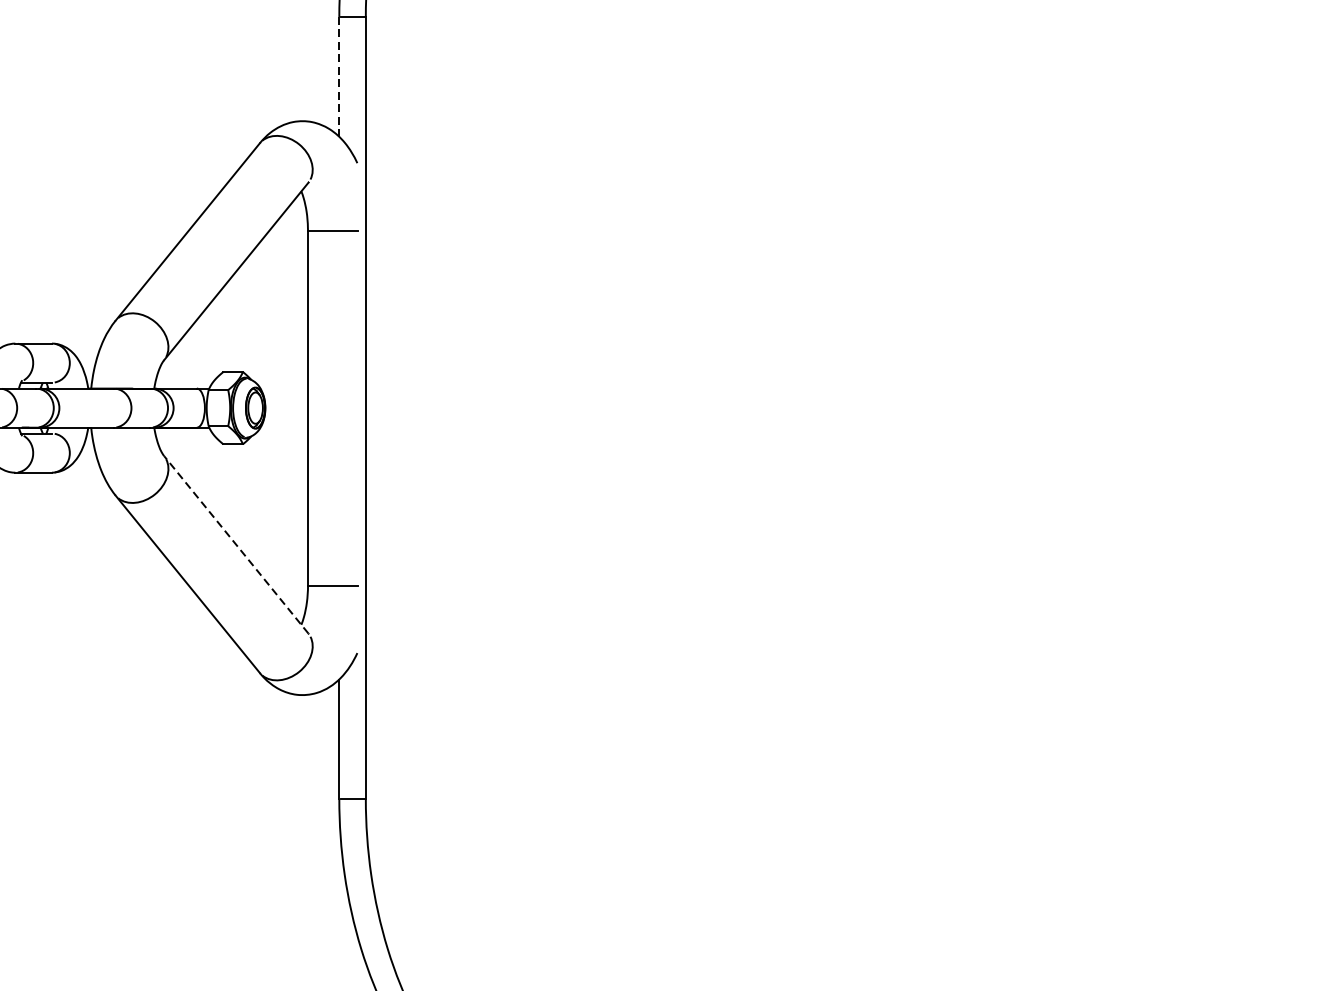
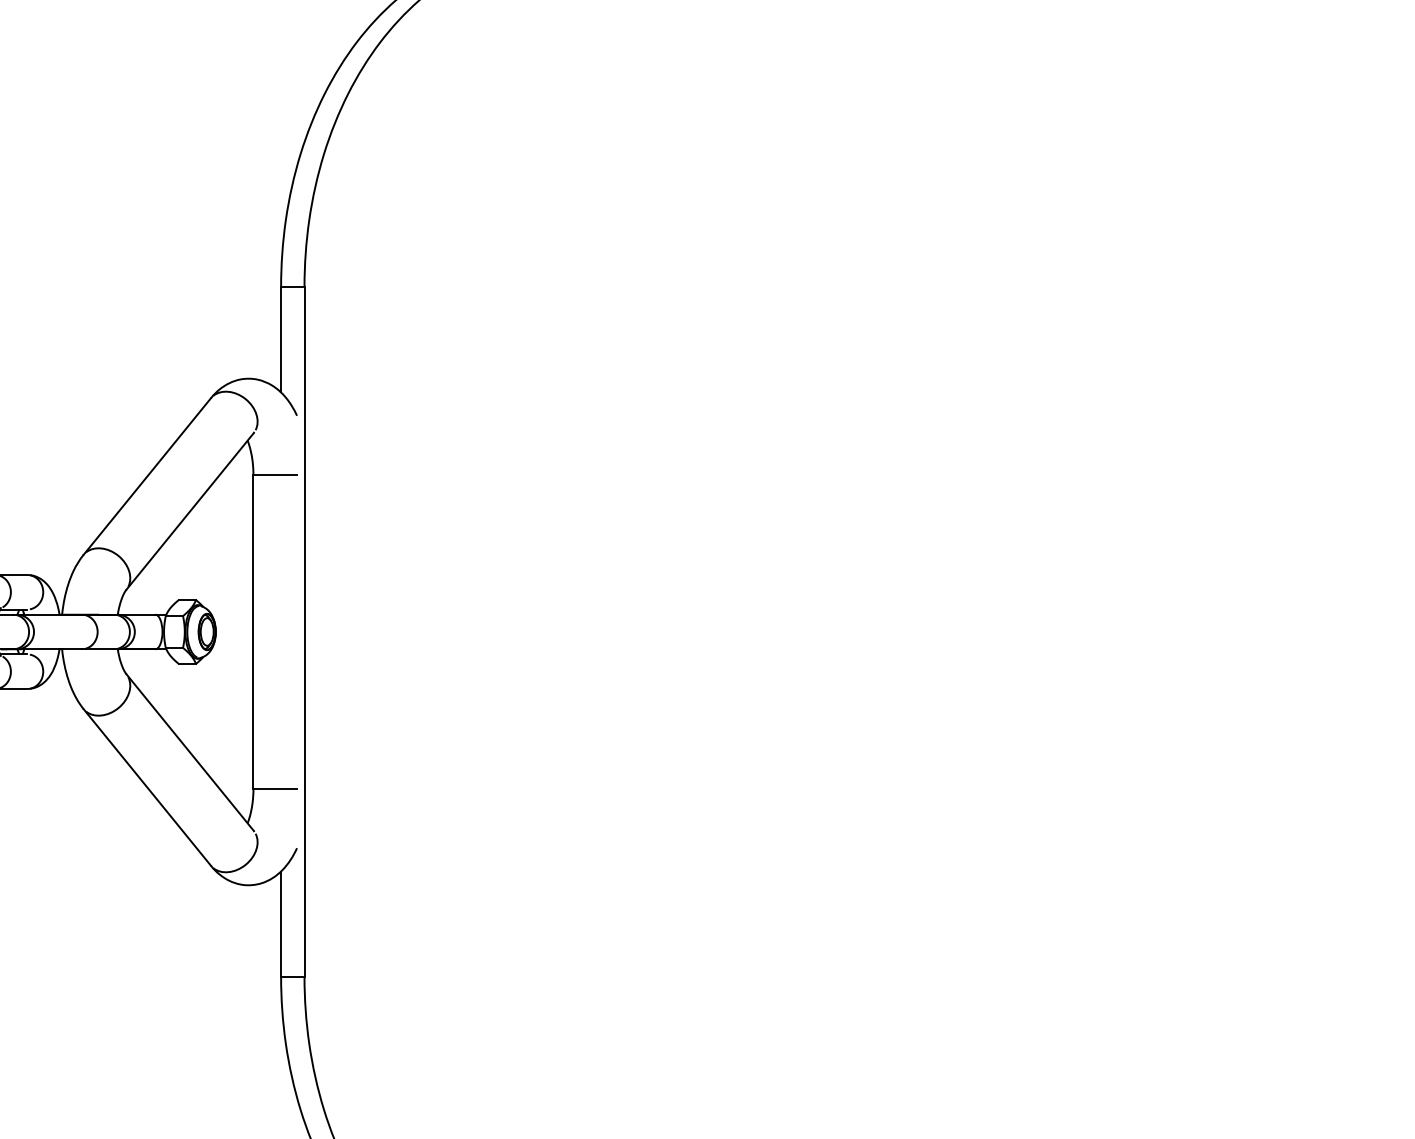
line: (339, 76) -> (281, 339), dashed -> solid
line: (236, 544) -> (190, 752), dashed -> solid

